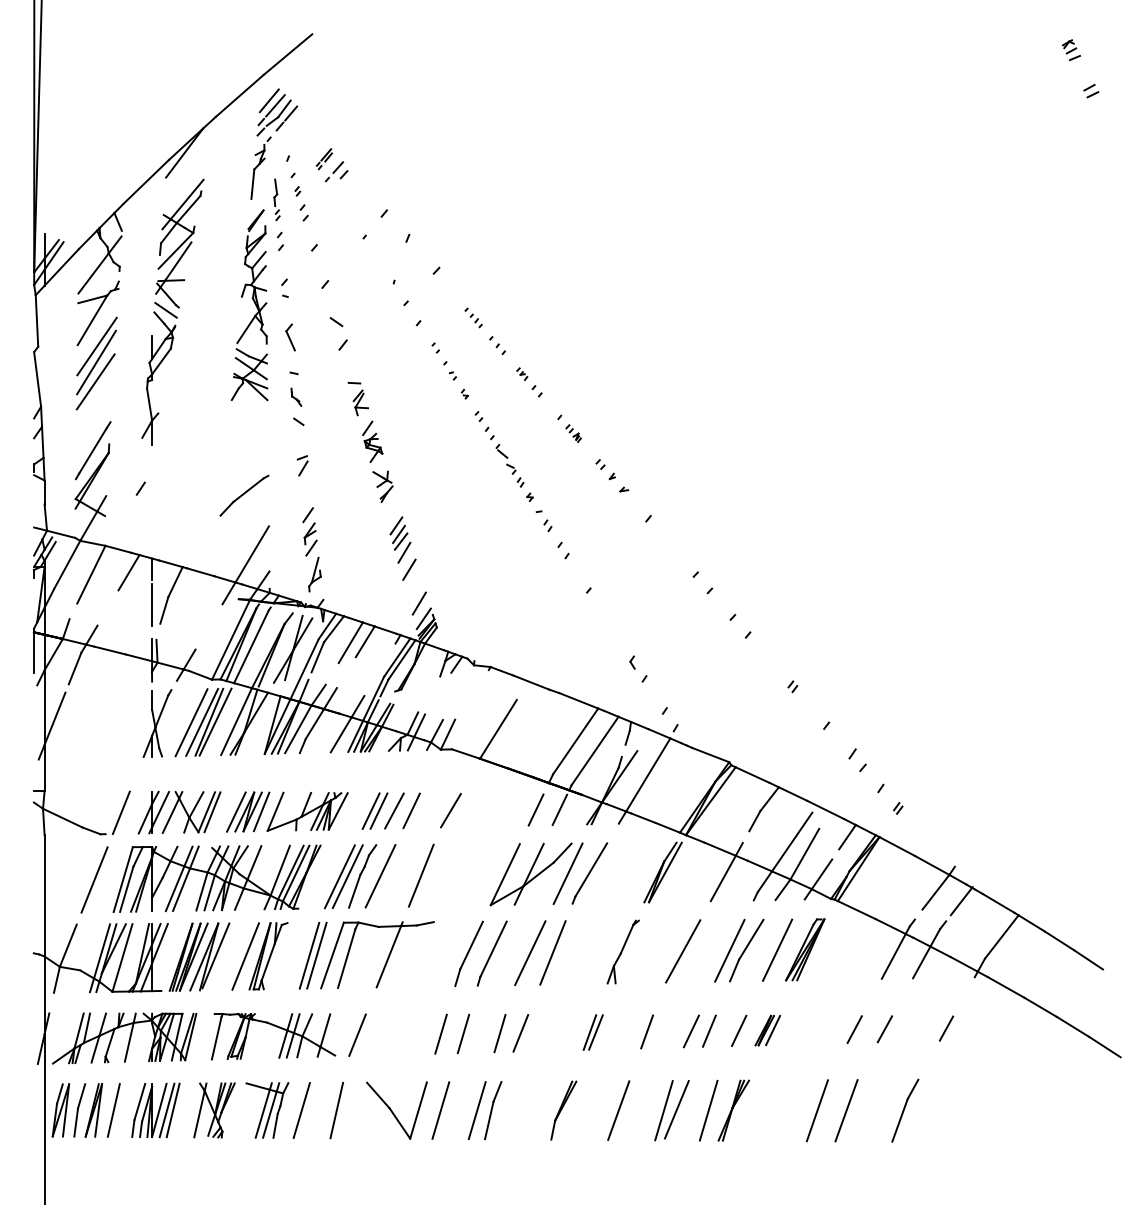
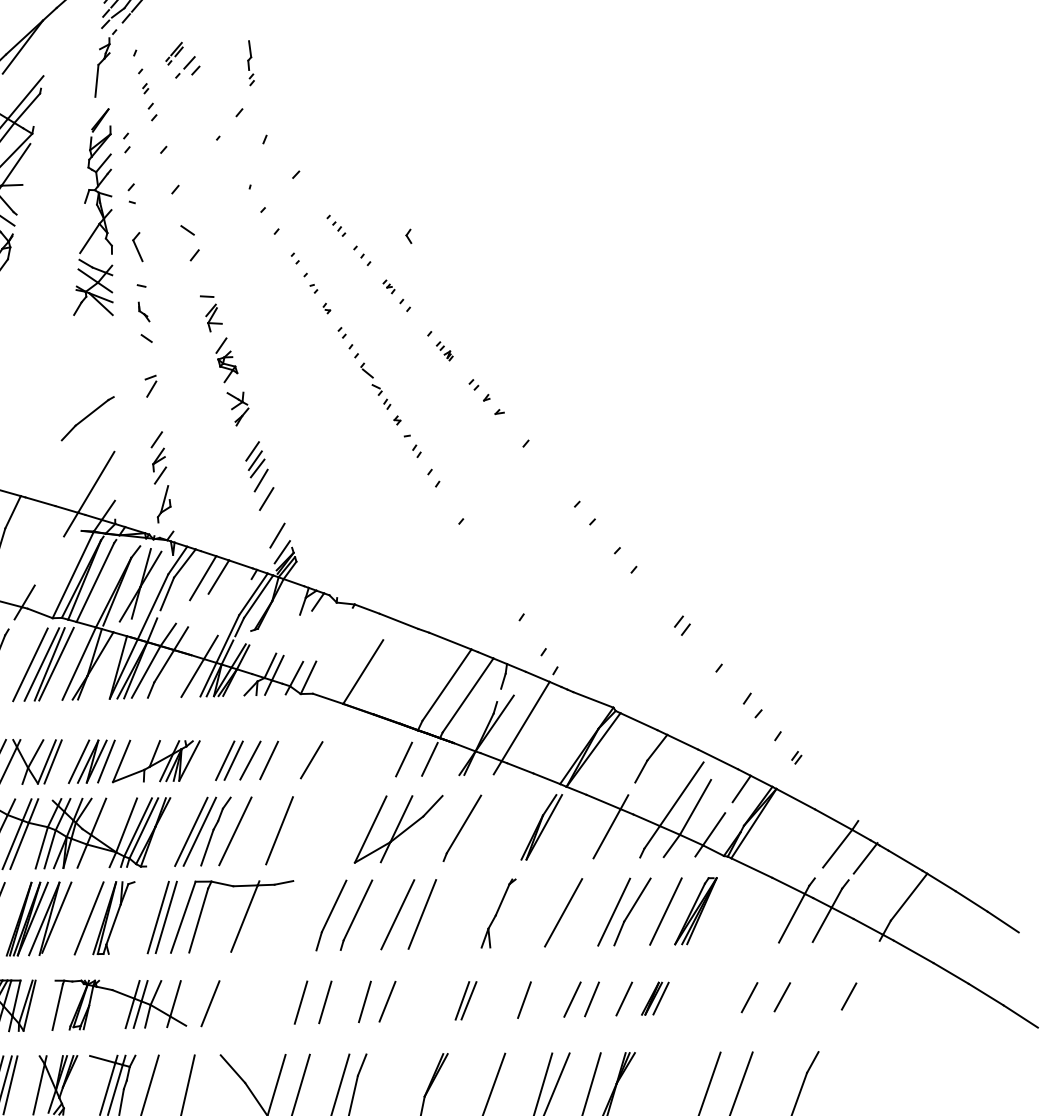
part: (276, 199) -> (250, 62), moved
part: (632, 662) -> (408, 236), moved
part: (792, 686) -> (682, 625), size x1.6
line: (567, 873) -> (438, 828), removed

